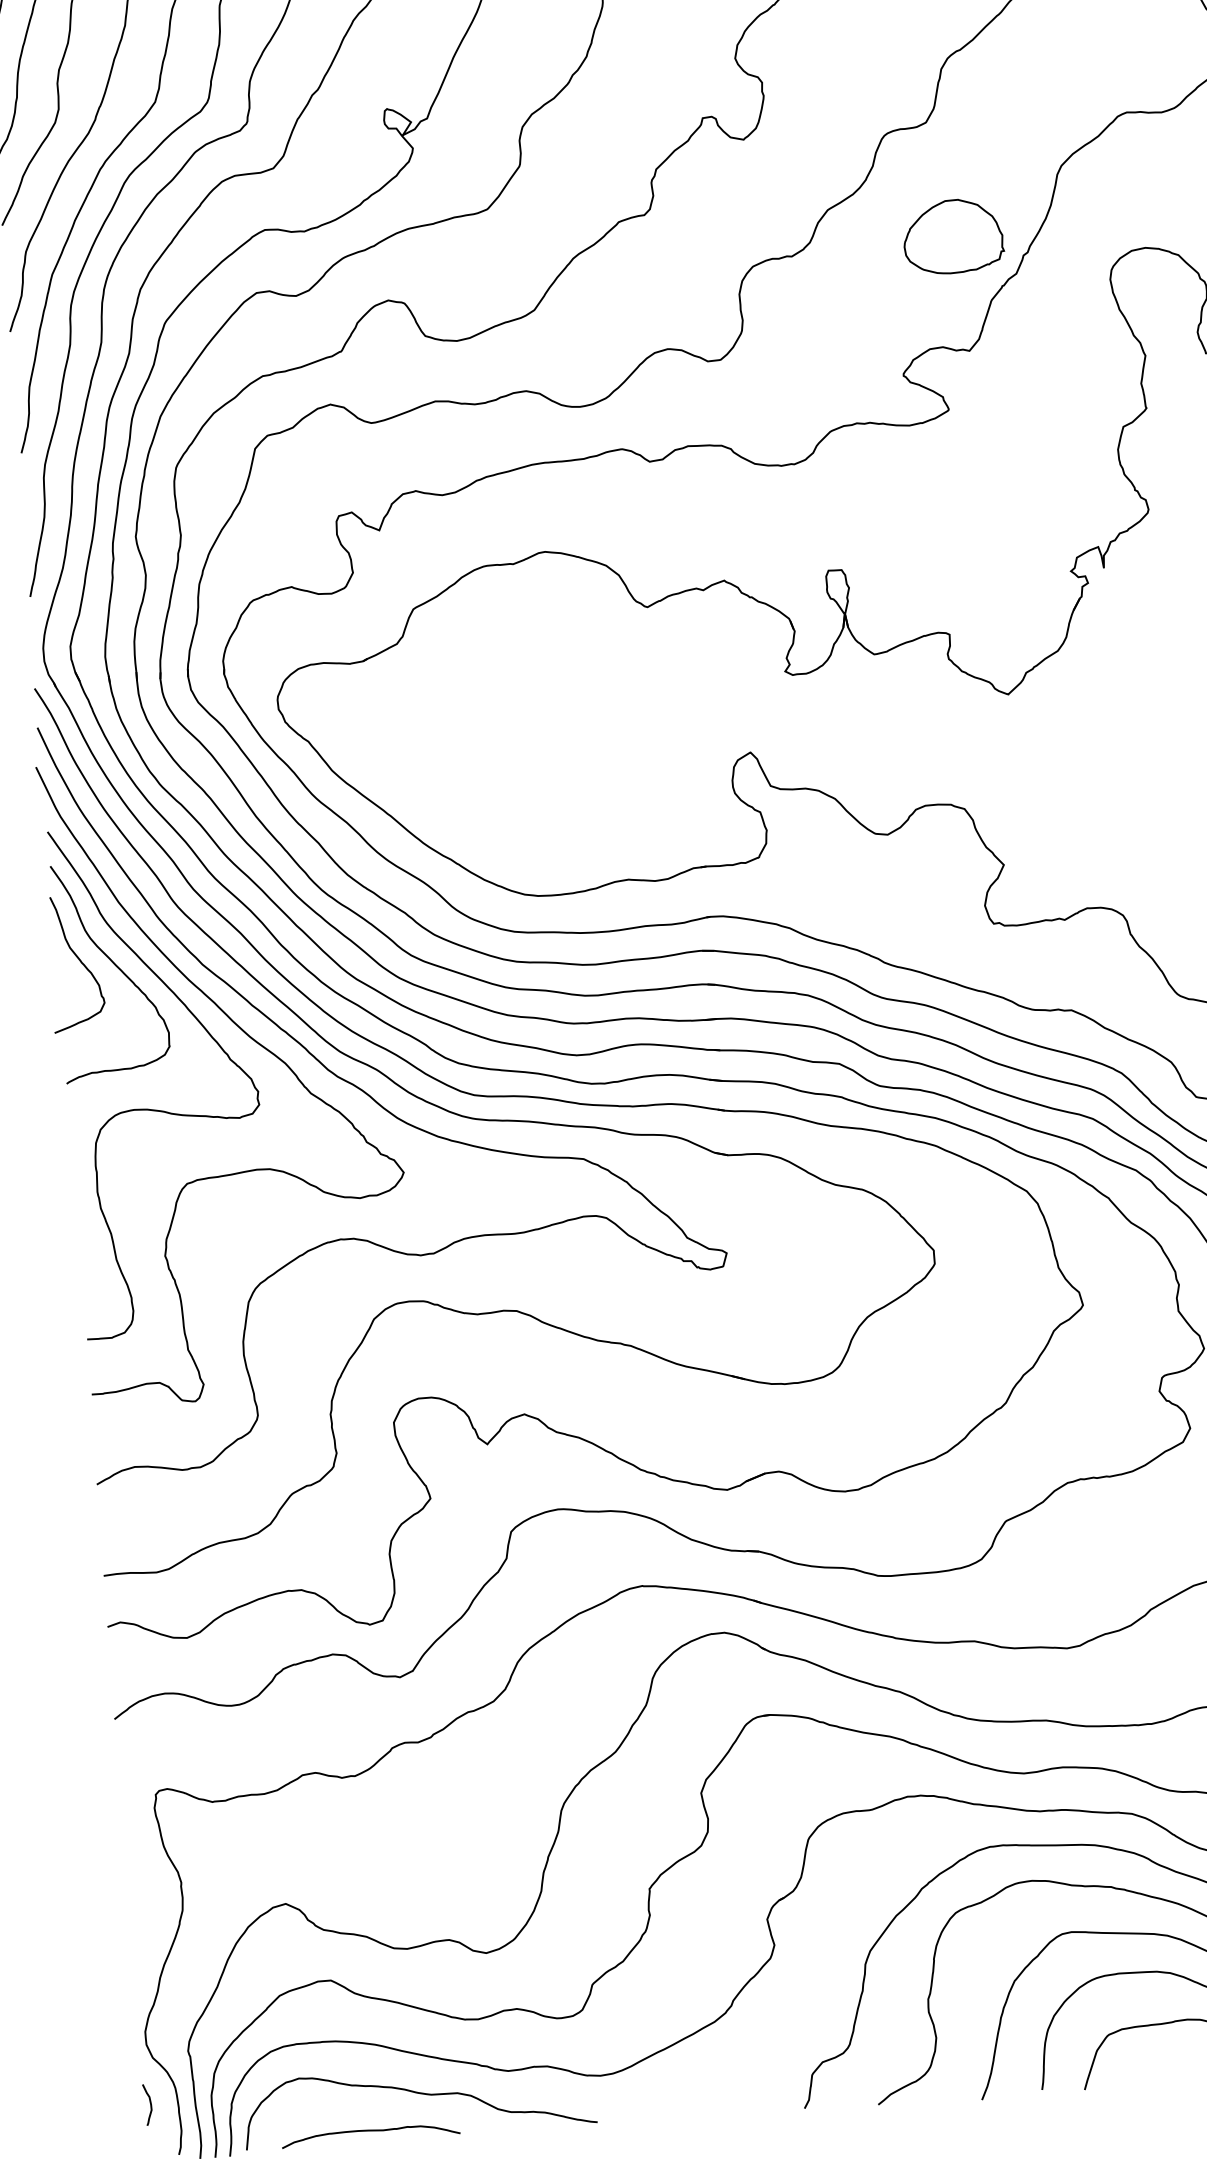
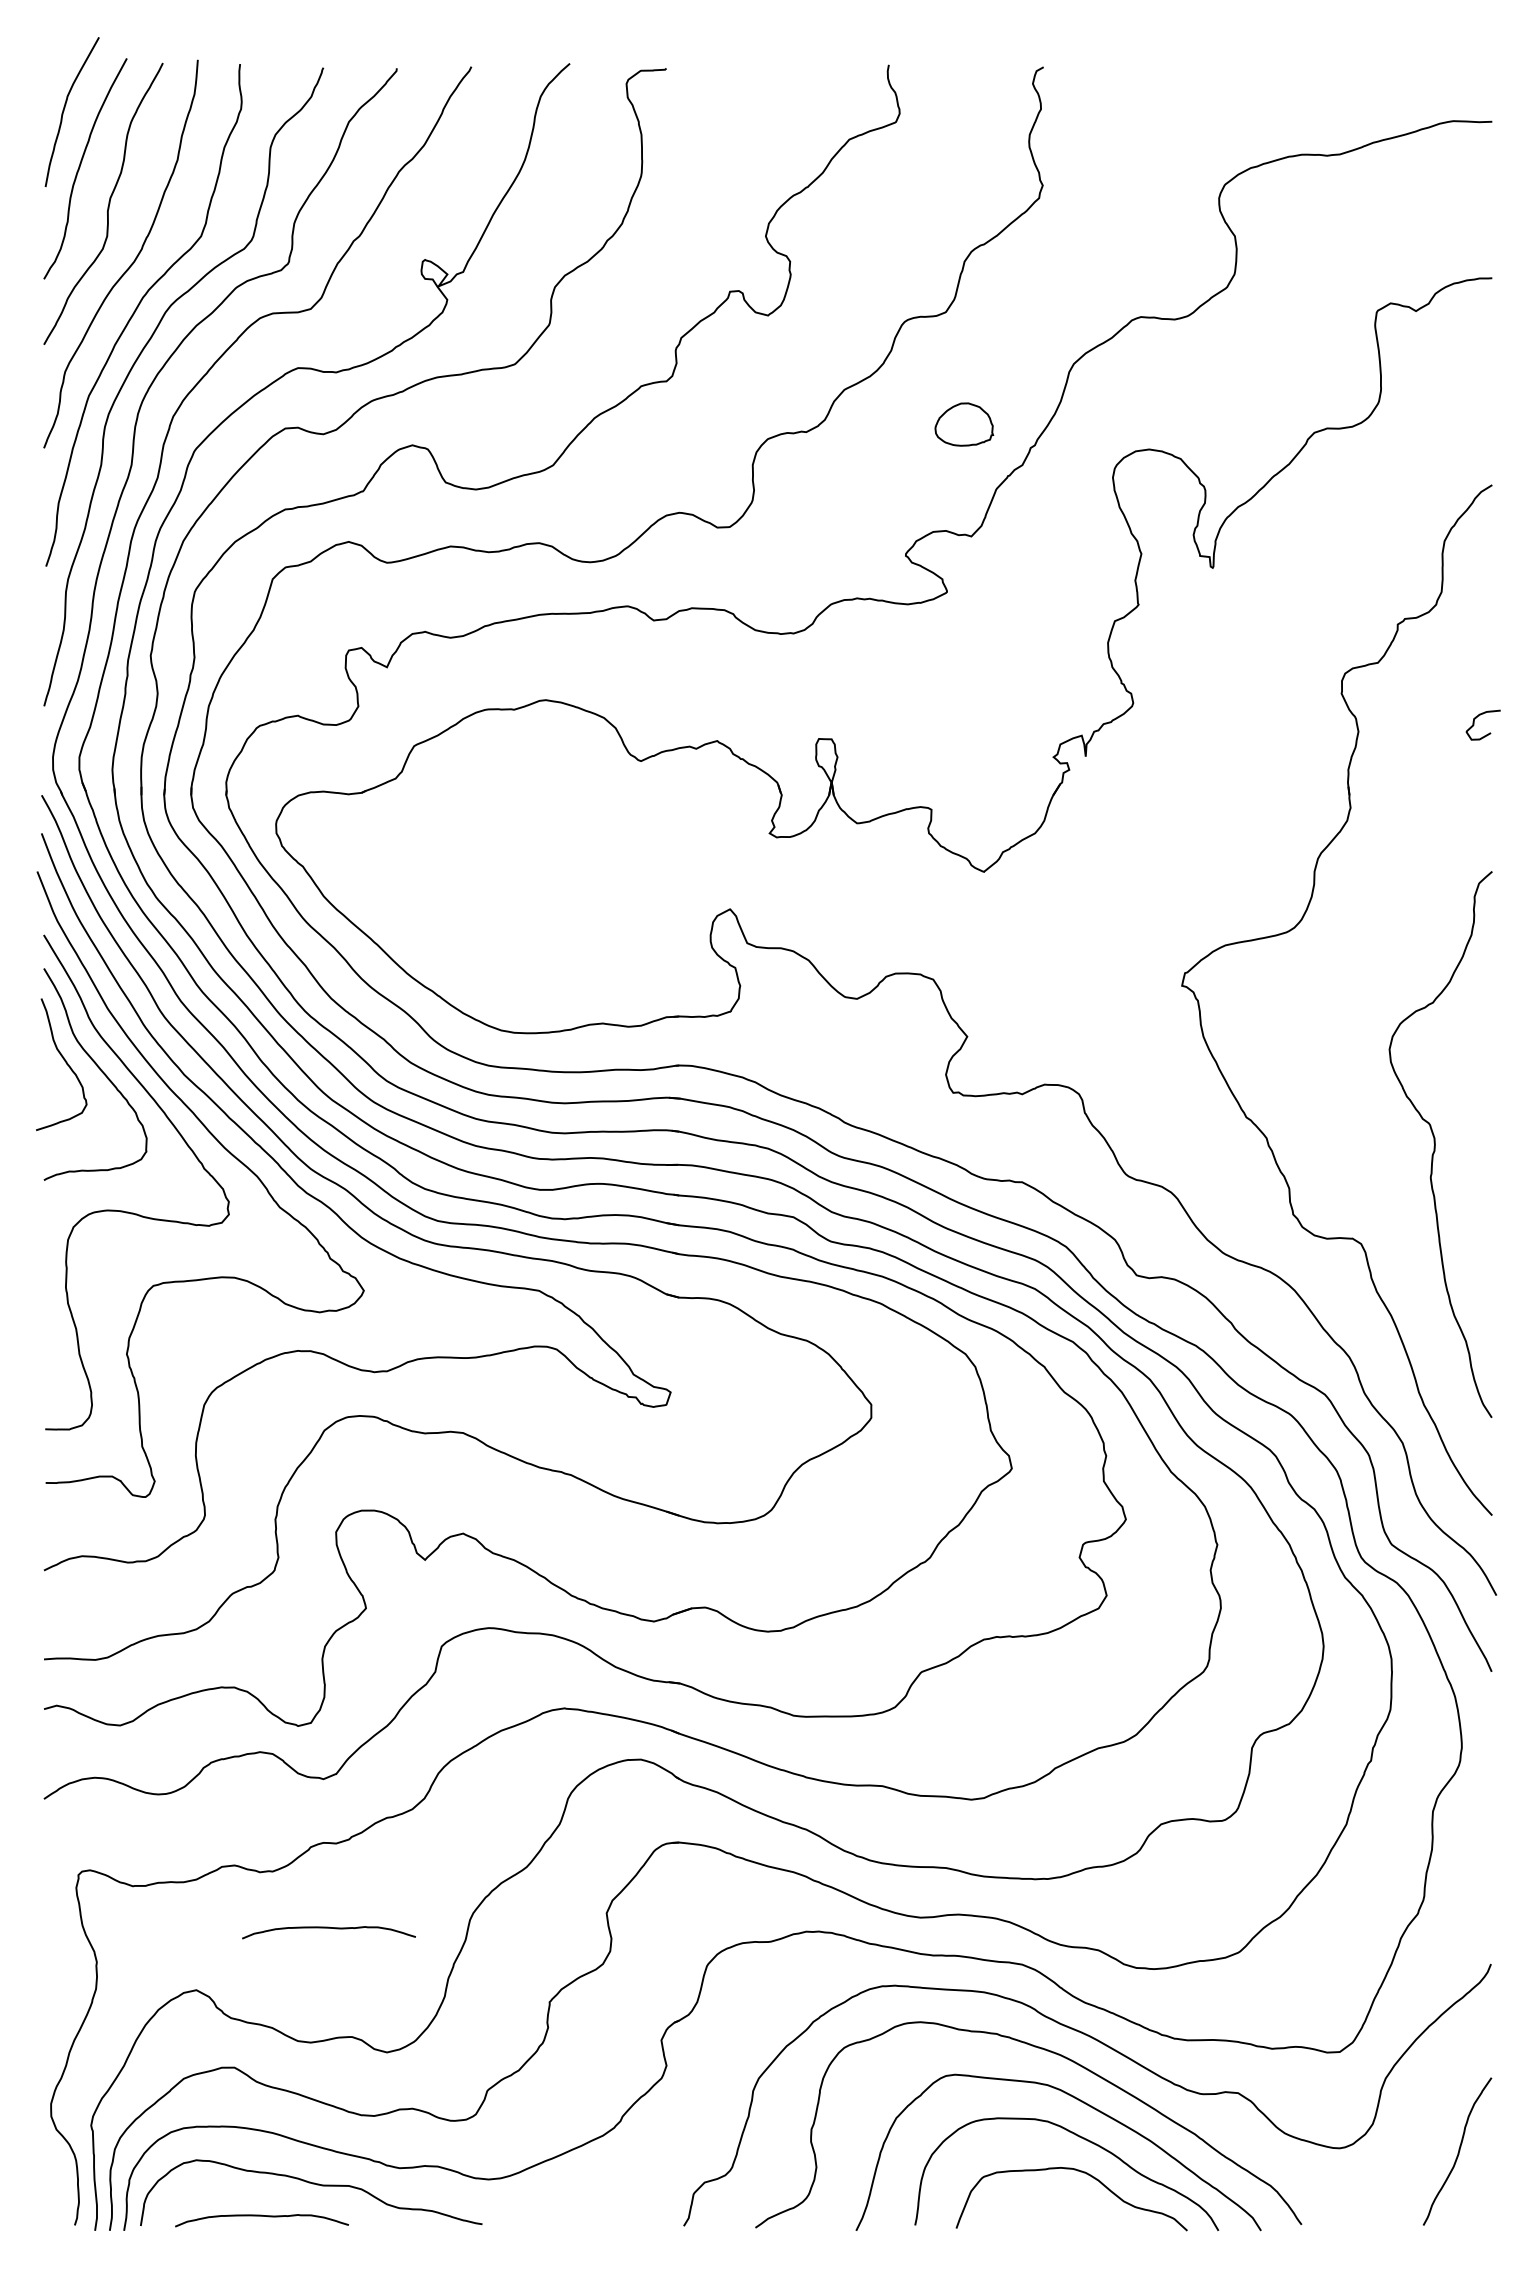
part: (953, 236) -> (964, 424), size x0.6
curve: (416, 1830) -> (328, 1928), added
curve: (150, 2104) -> (50, 2174), removed

